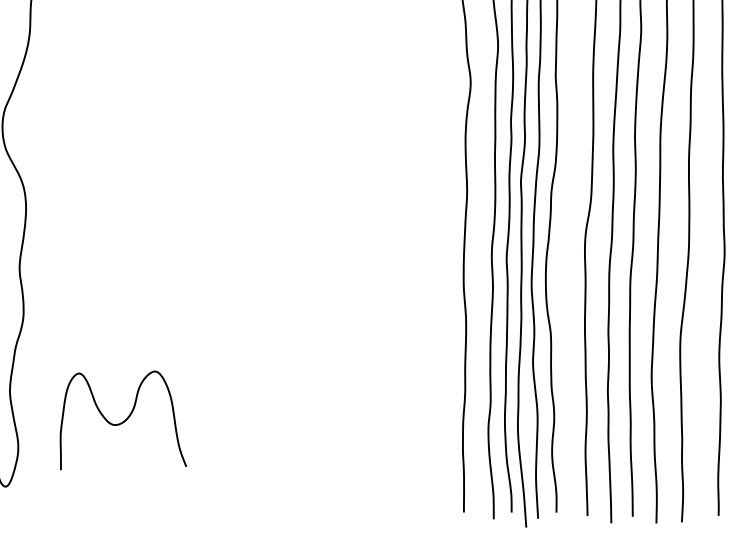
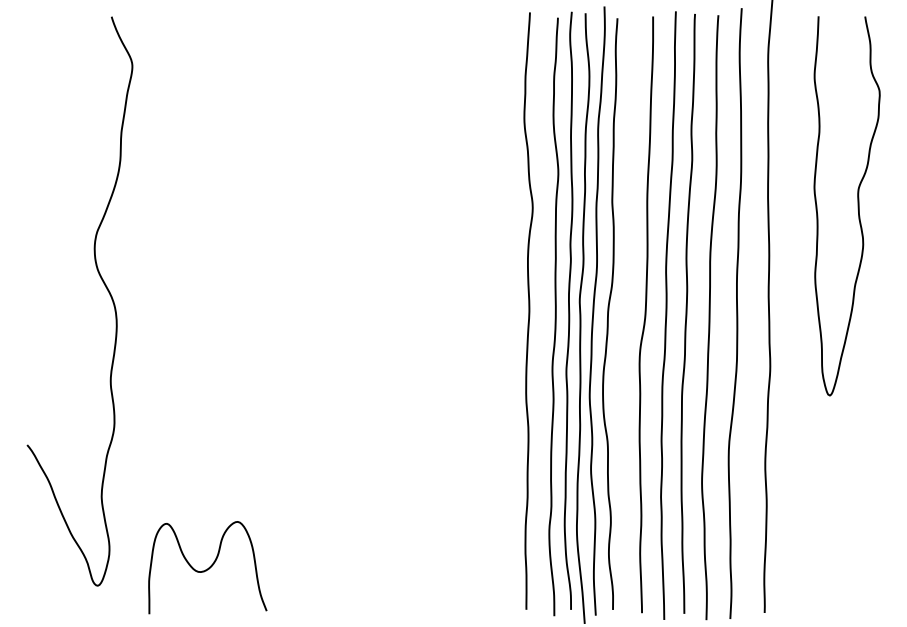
curve: (124, 420) -> (208, 567), moved

